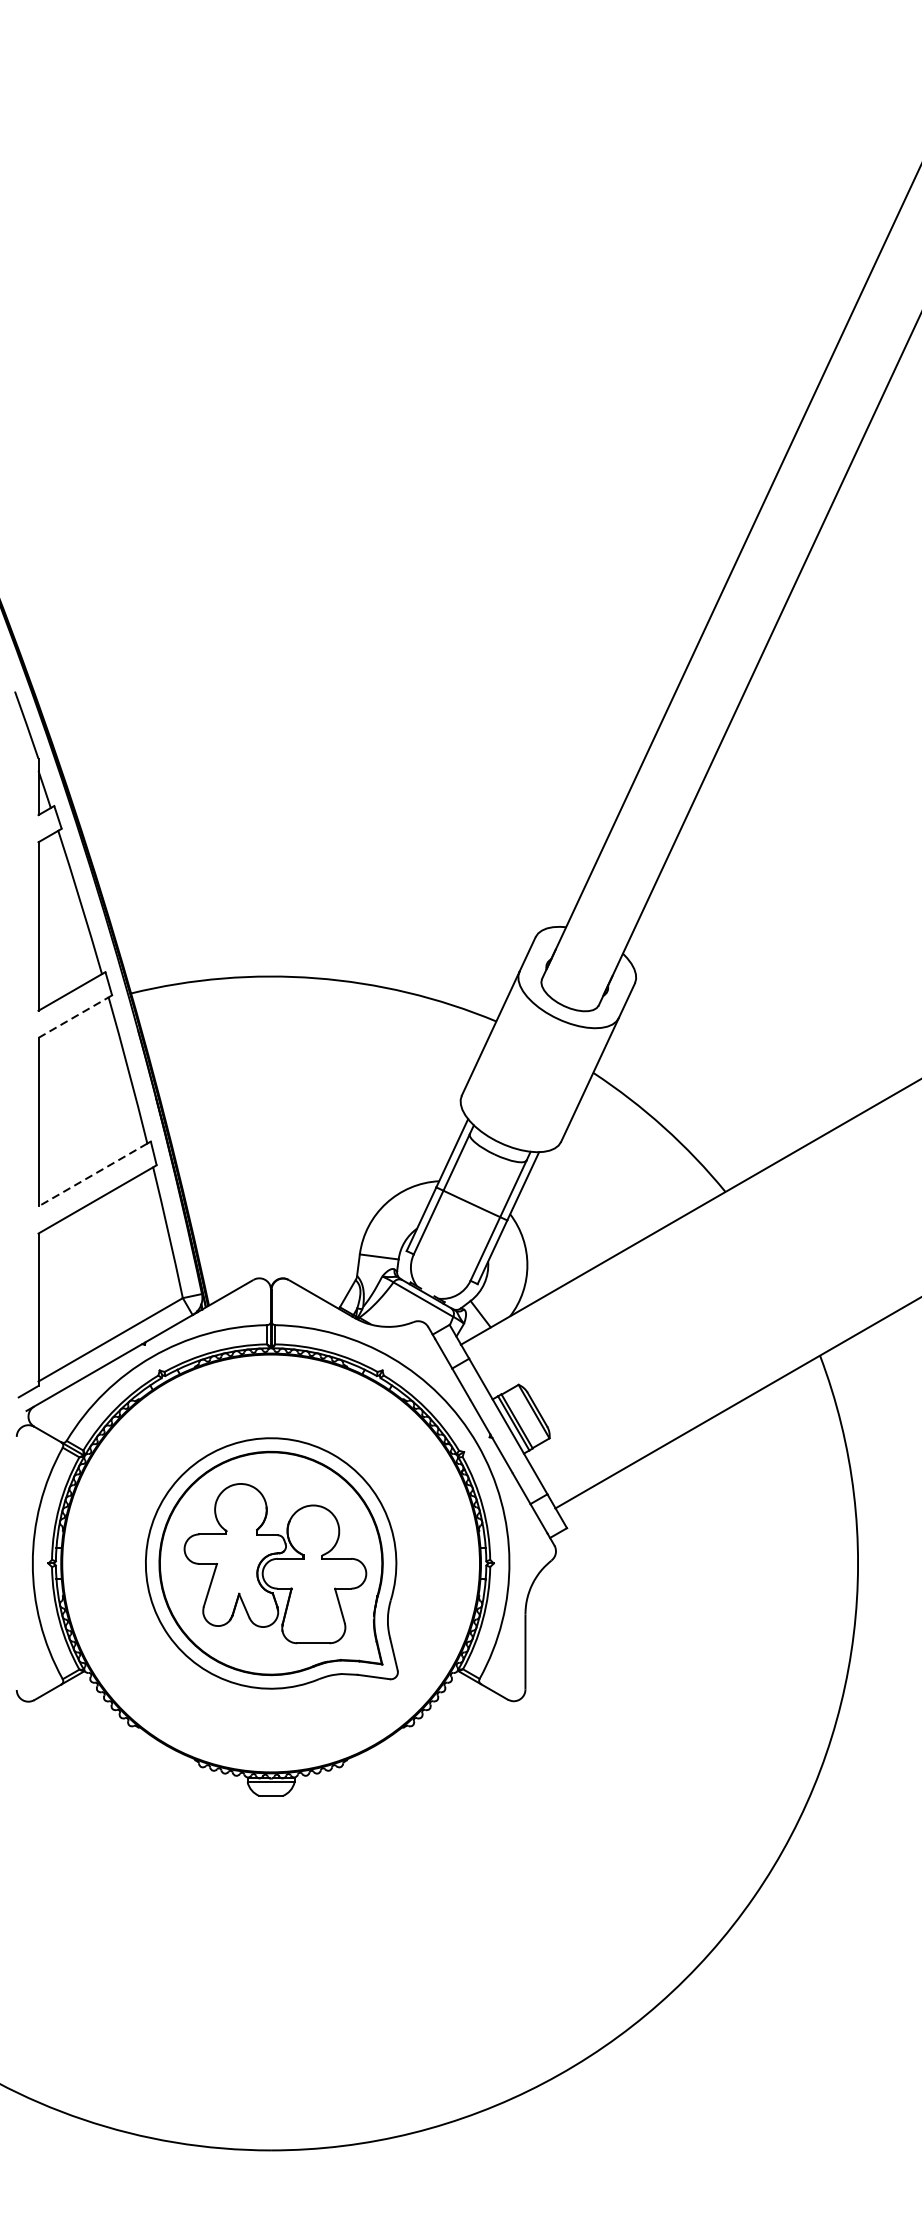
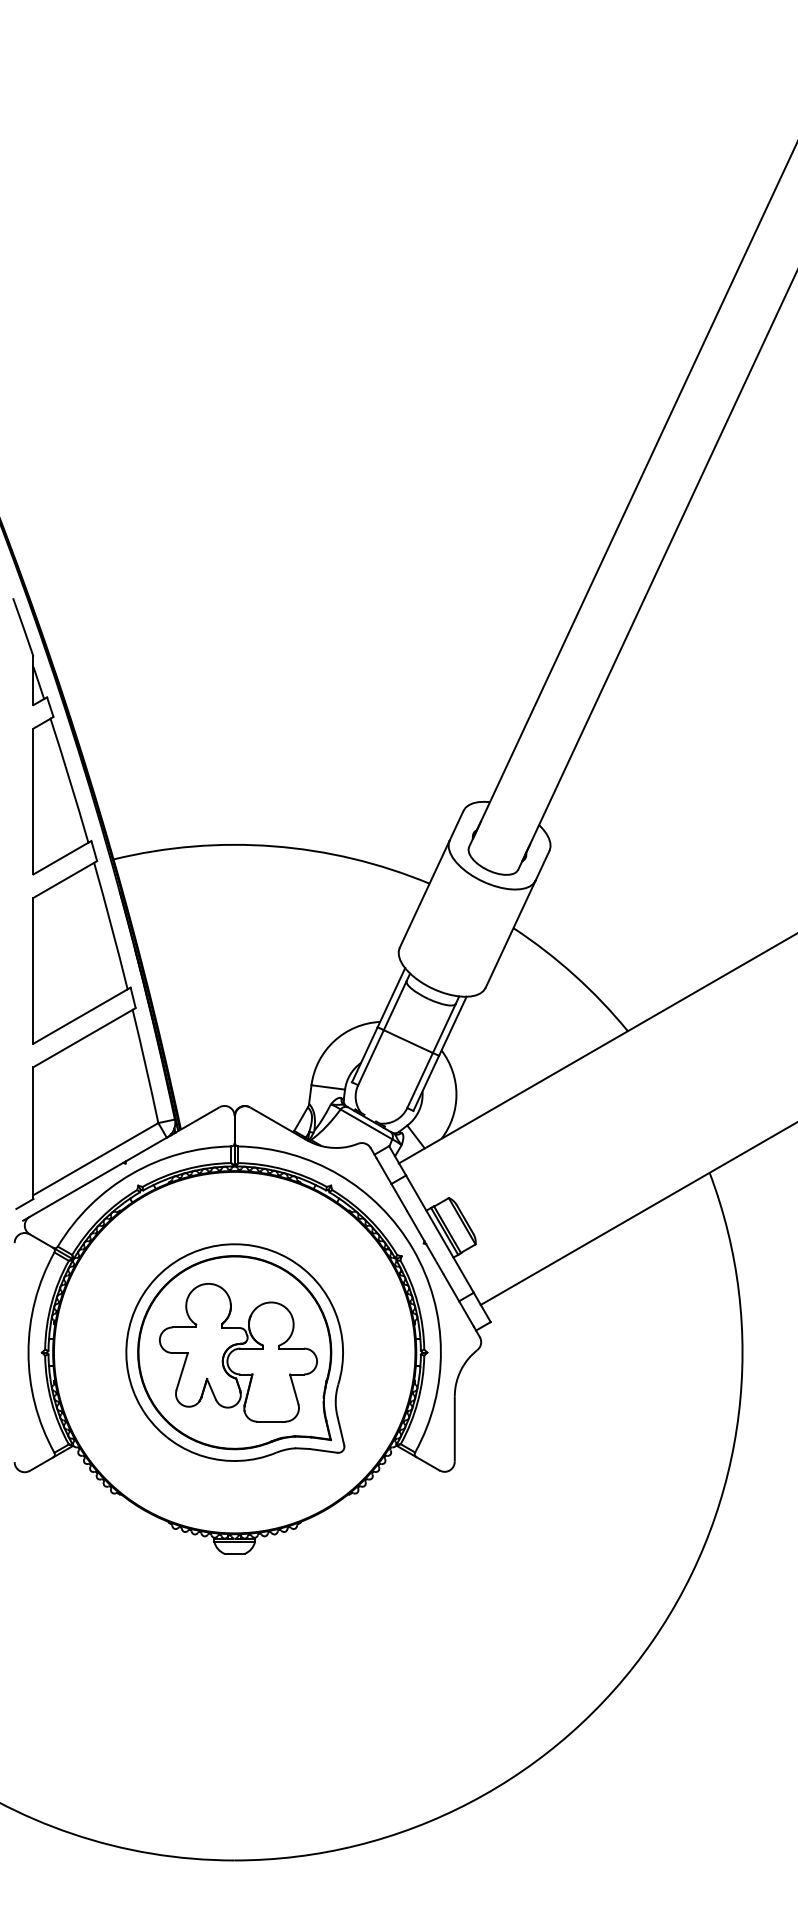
line: (74, 1017) -> (64, 880), dashed -> solid
line: (92, 1174) -> (80, 1016), dashed -> solid

